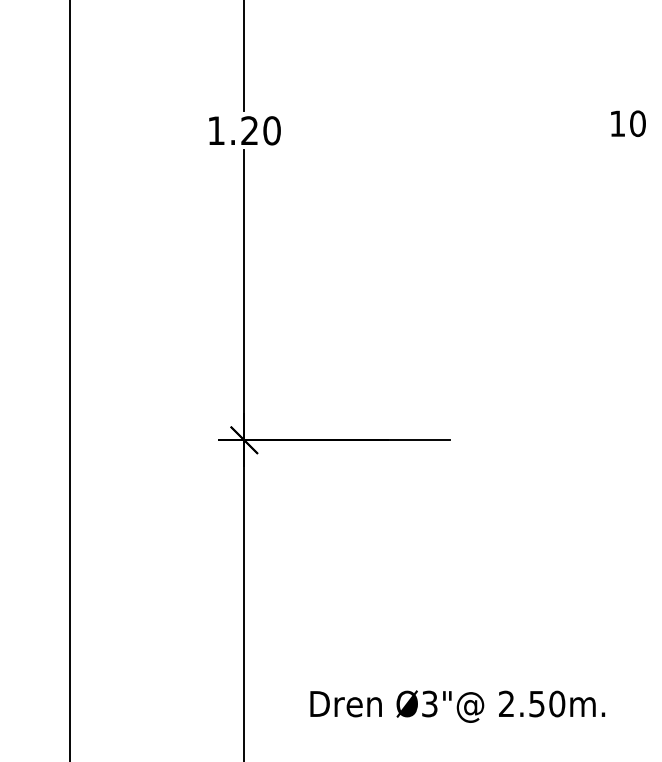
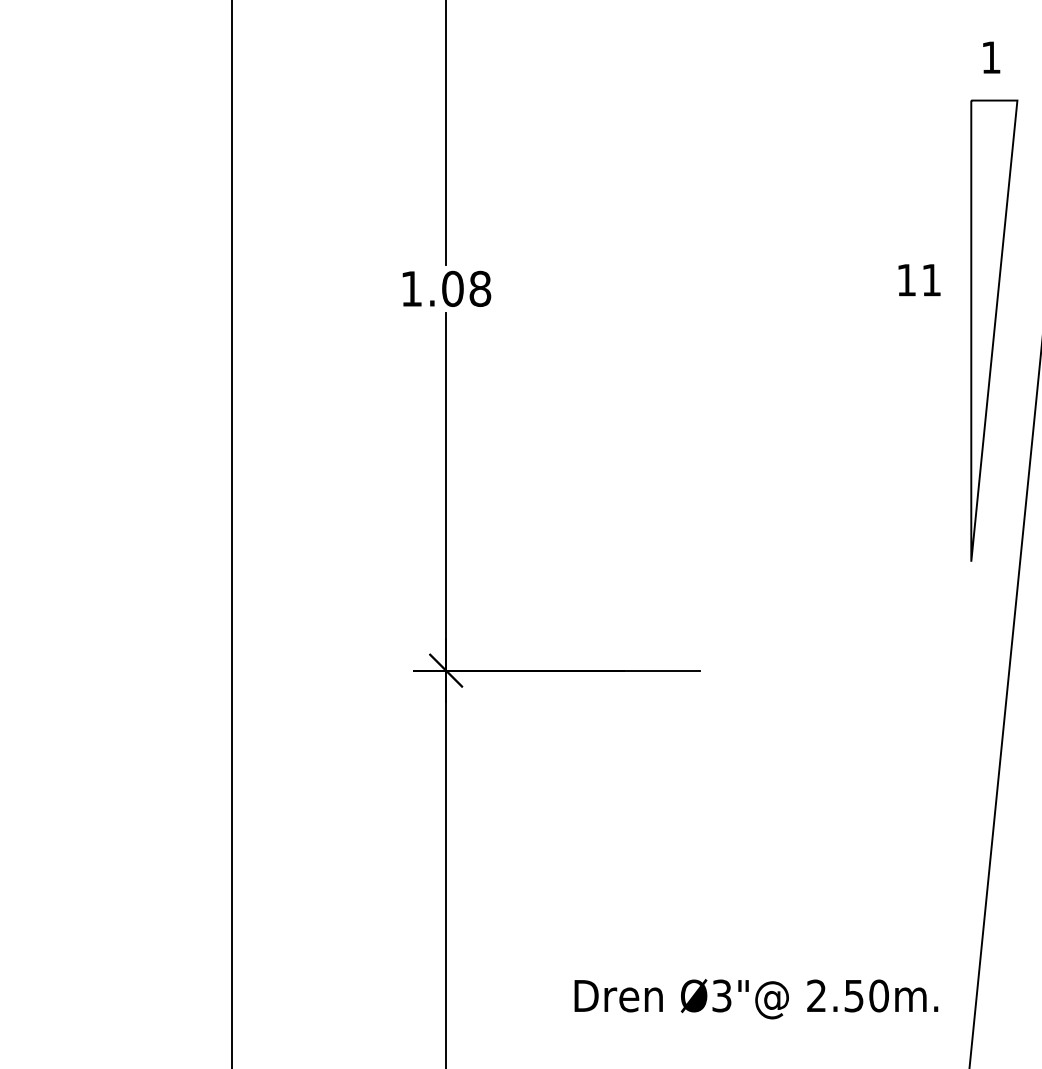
text: (637, 123) -> (931, 279), 10 -> 11
text: (260, 130) -> (466, 288), 1.20 -> 1.08
text: (457, 706) -> (756, 999), moved

